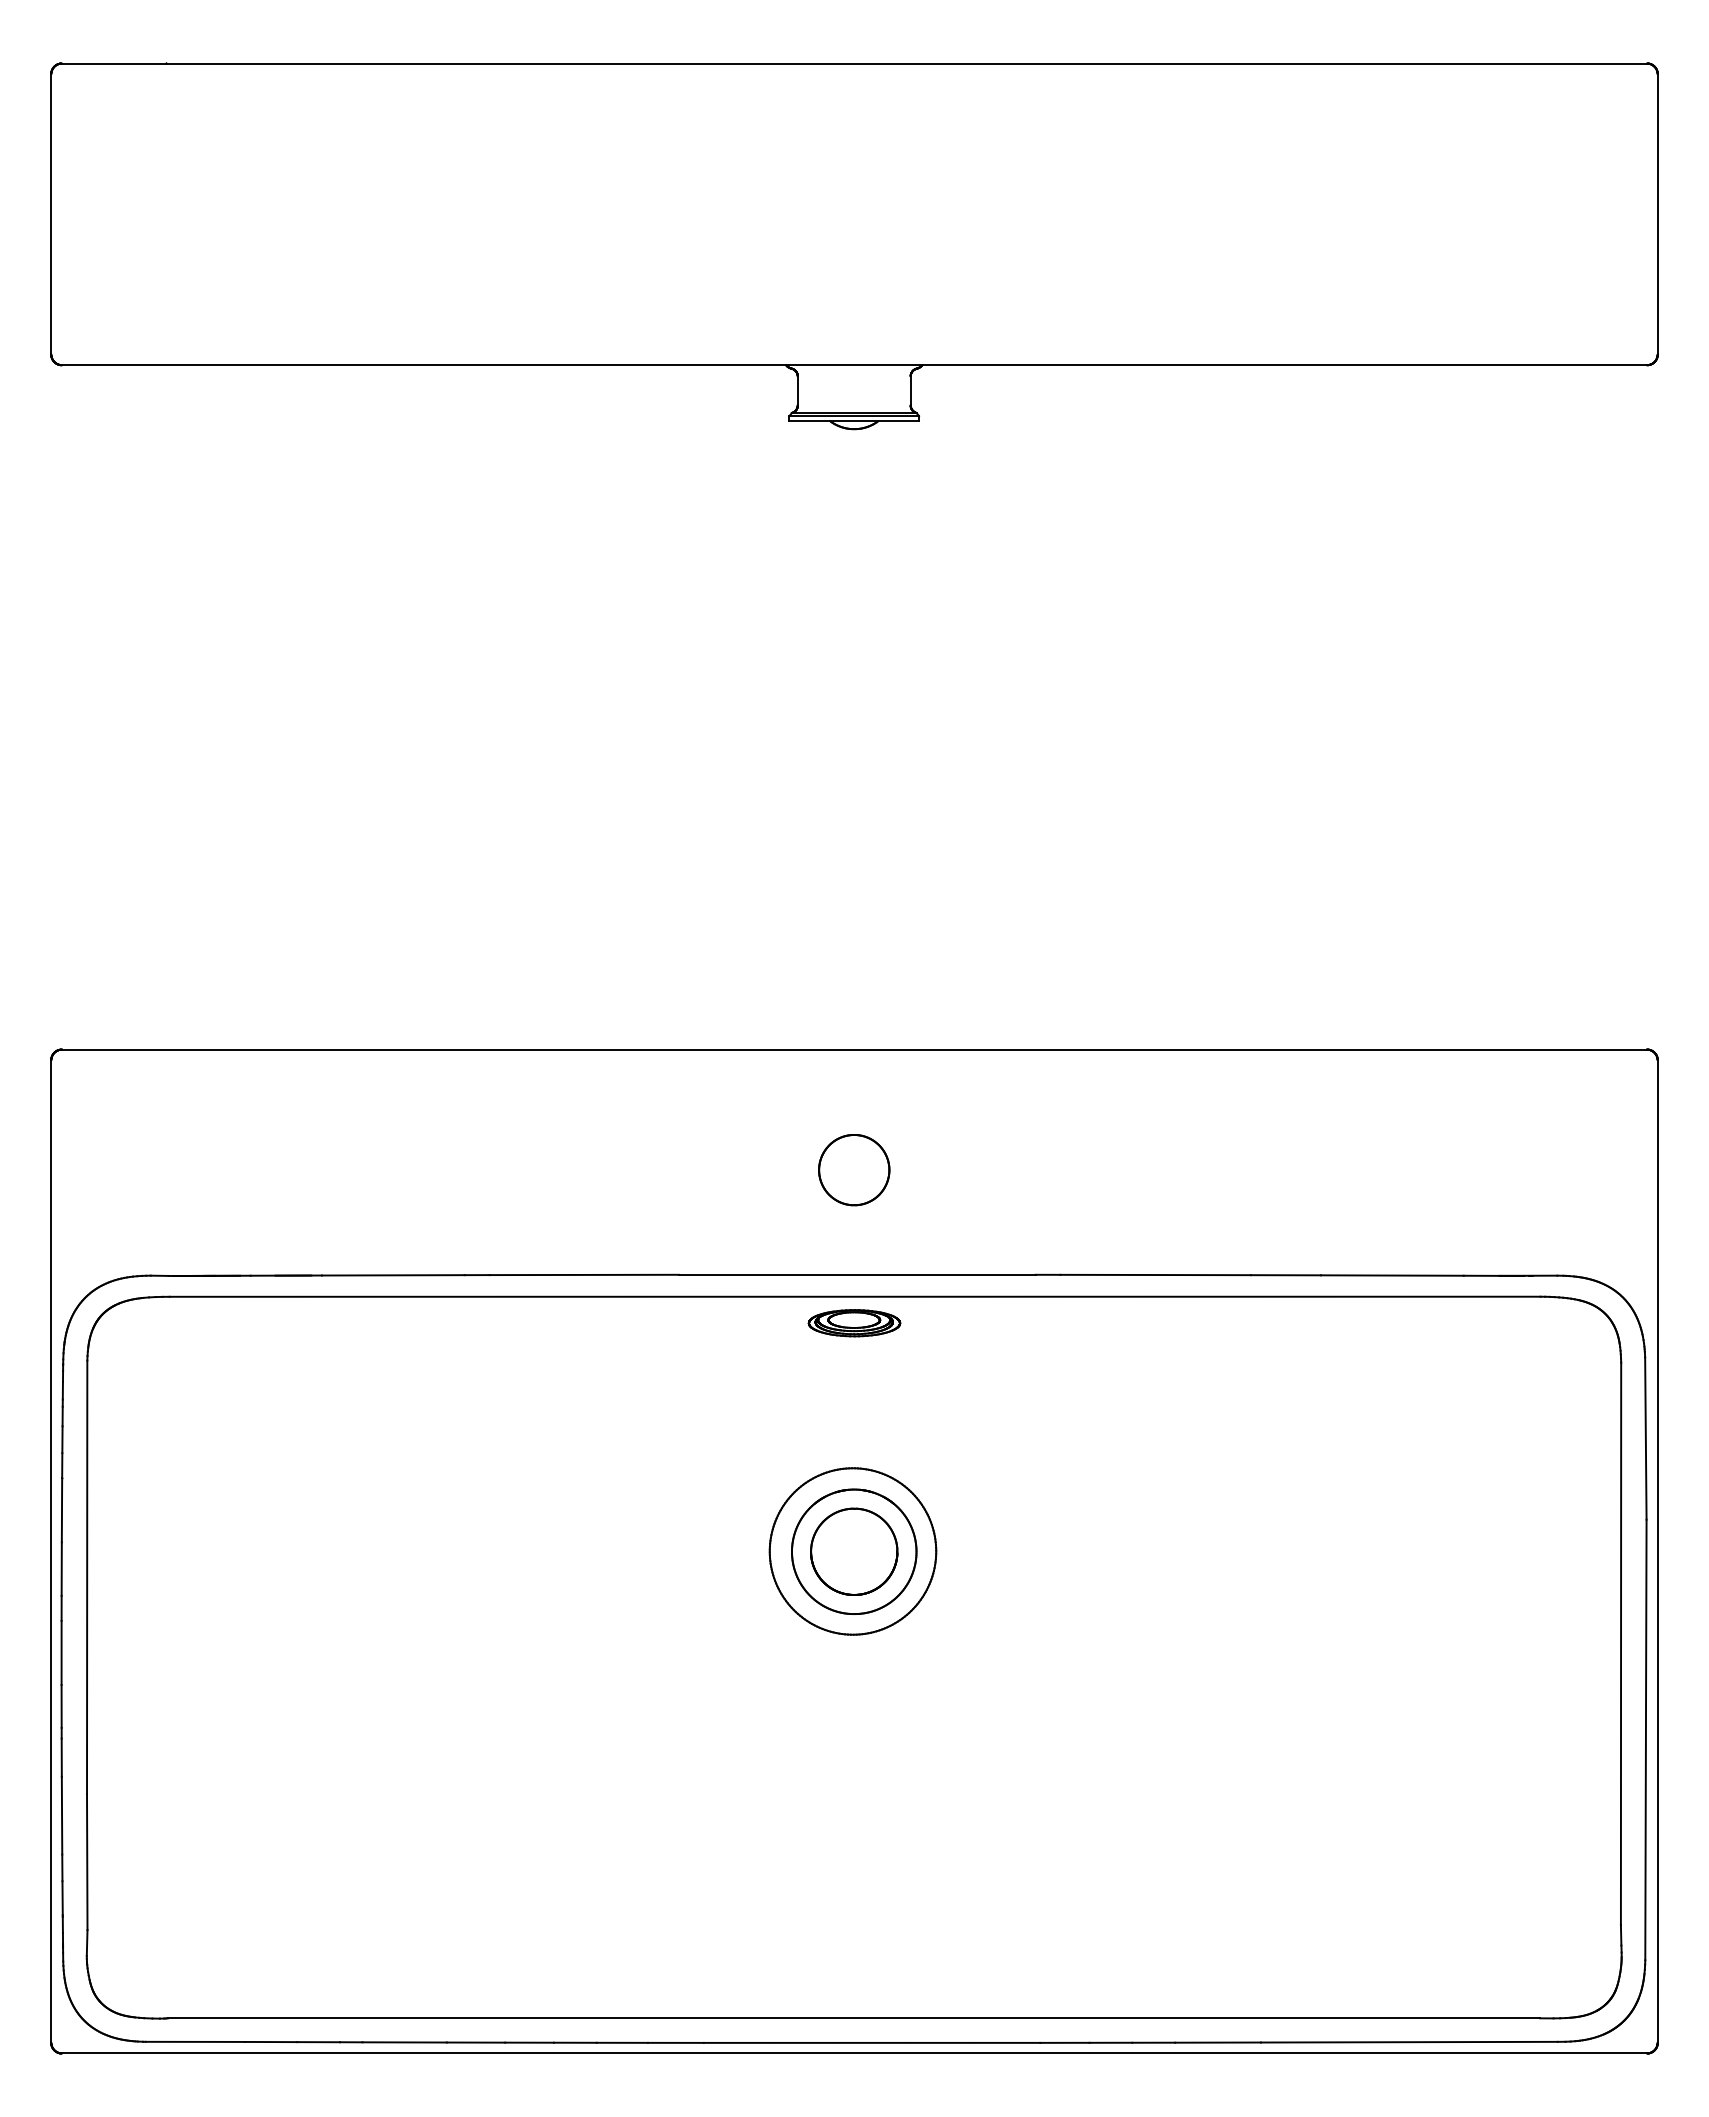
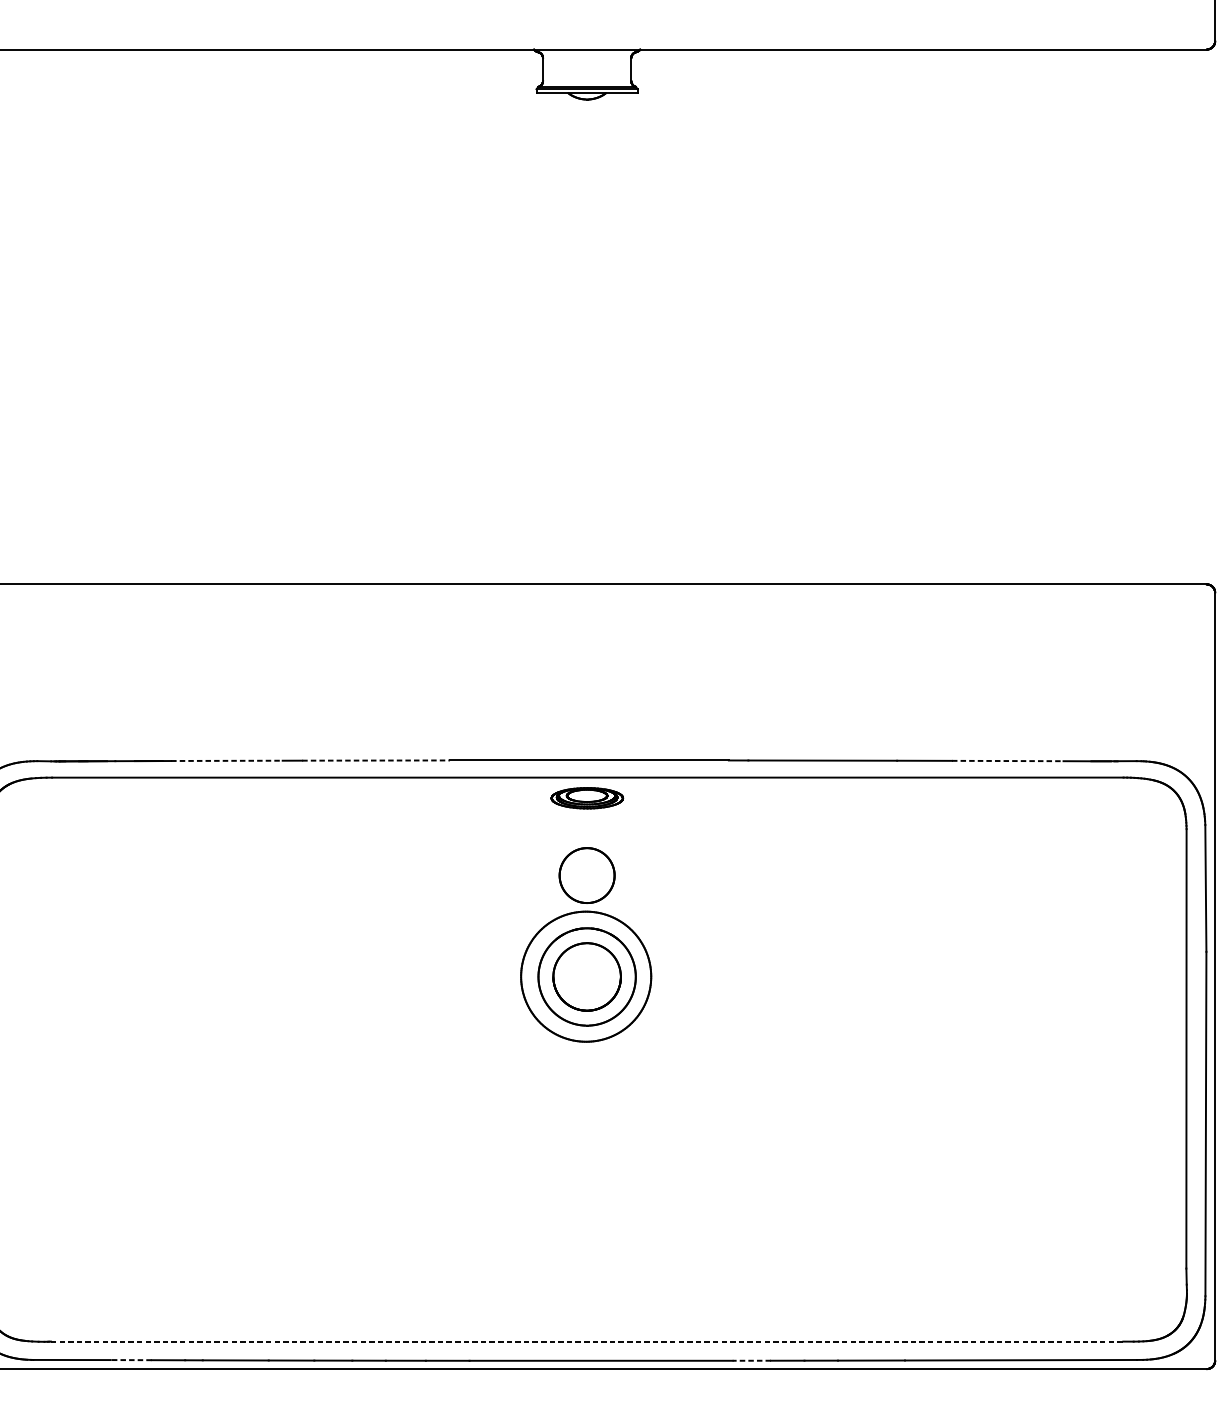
part: (854, 1170) -> (587, 875), moved
line: (584, 1274) -> (376, 760), solid -> dashed
line: (393, 1275) -> (227, 760), solid -> dashed
line: (1392, 1275) -> (1007, 760), solid -> dashed
line: (854, 2018) -> (587, 1341), solid -> dashed
line: (270, 2042) -> (130, 1360), solid -> dashed
line: (1064, 2042) -> (751, 1360), solid -> dashed

